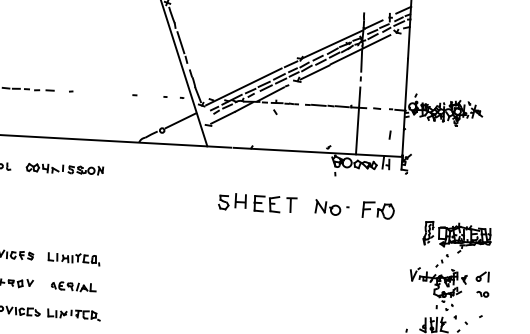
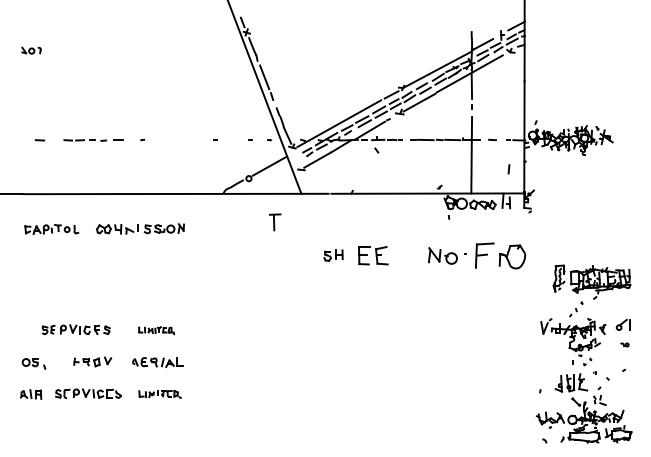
part: (232, 201) -> (333, 255), size x0.6
part: (291, 205) -> (275, 222), moved
part: (378, 210) -> (500, 255), size x1.4
part: (73, 258) -> (156, 330), size x0.6
part: (482, 293) -> (624, 344), size x0.6
part: (73, 314) -> (159, 394), size x0.7

